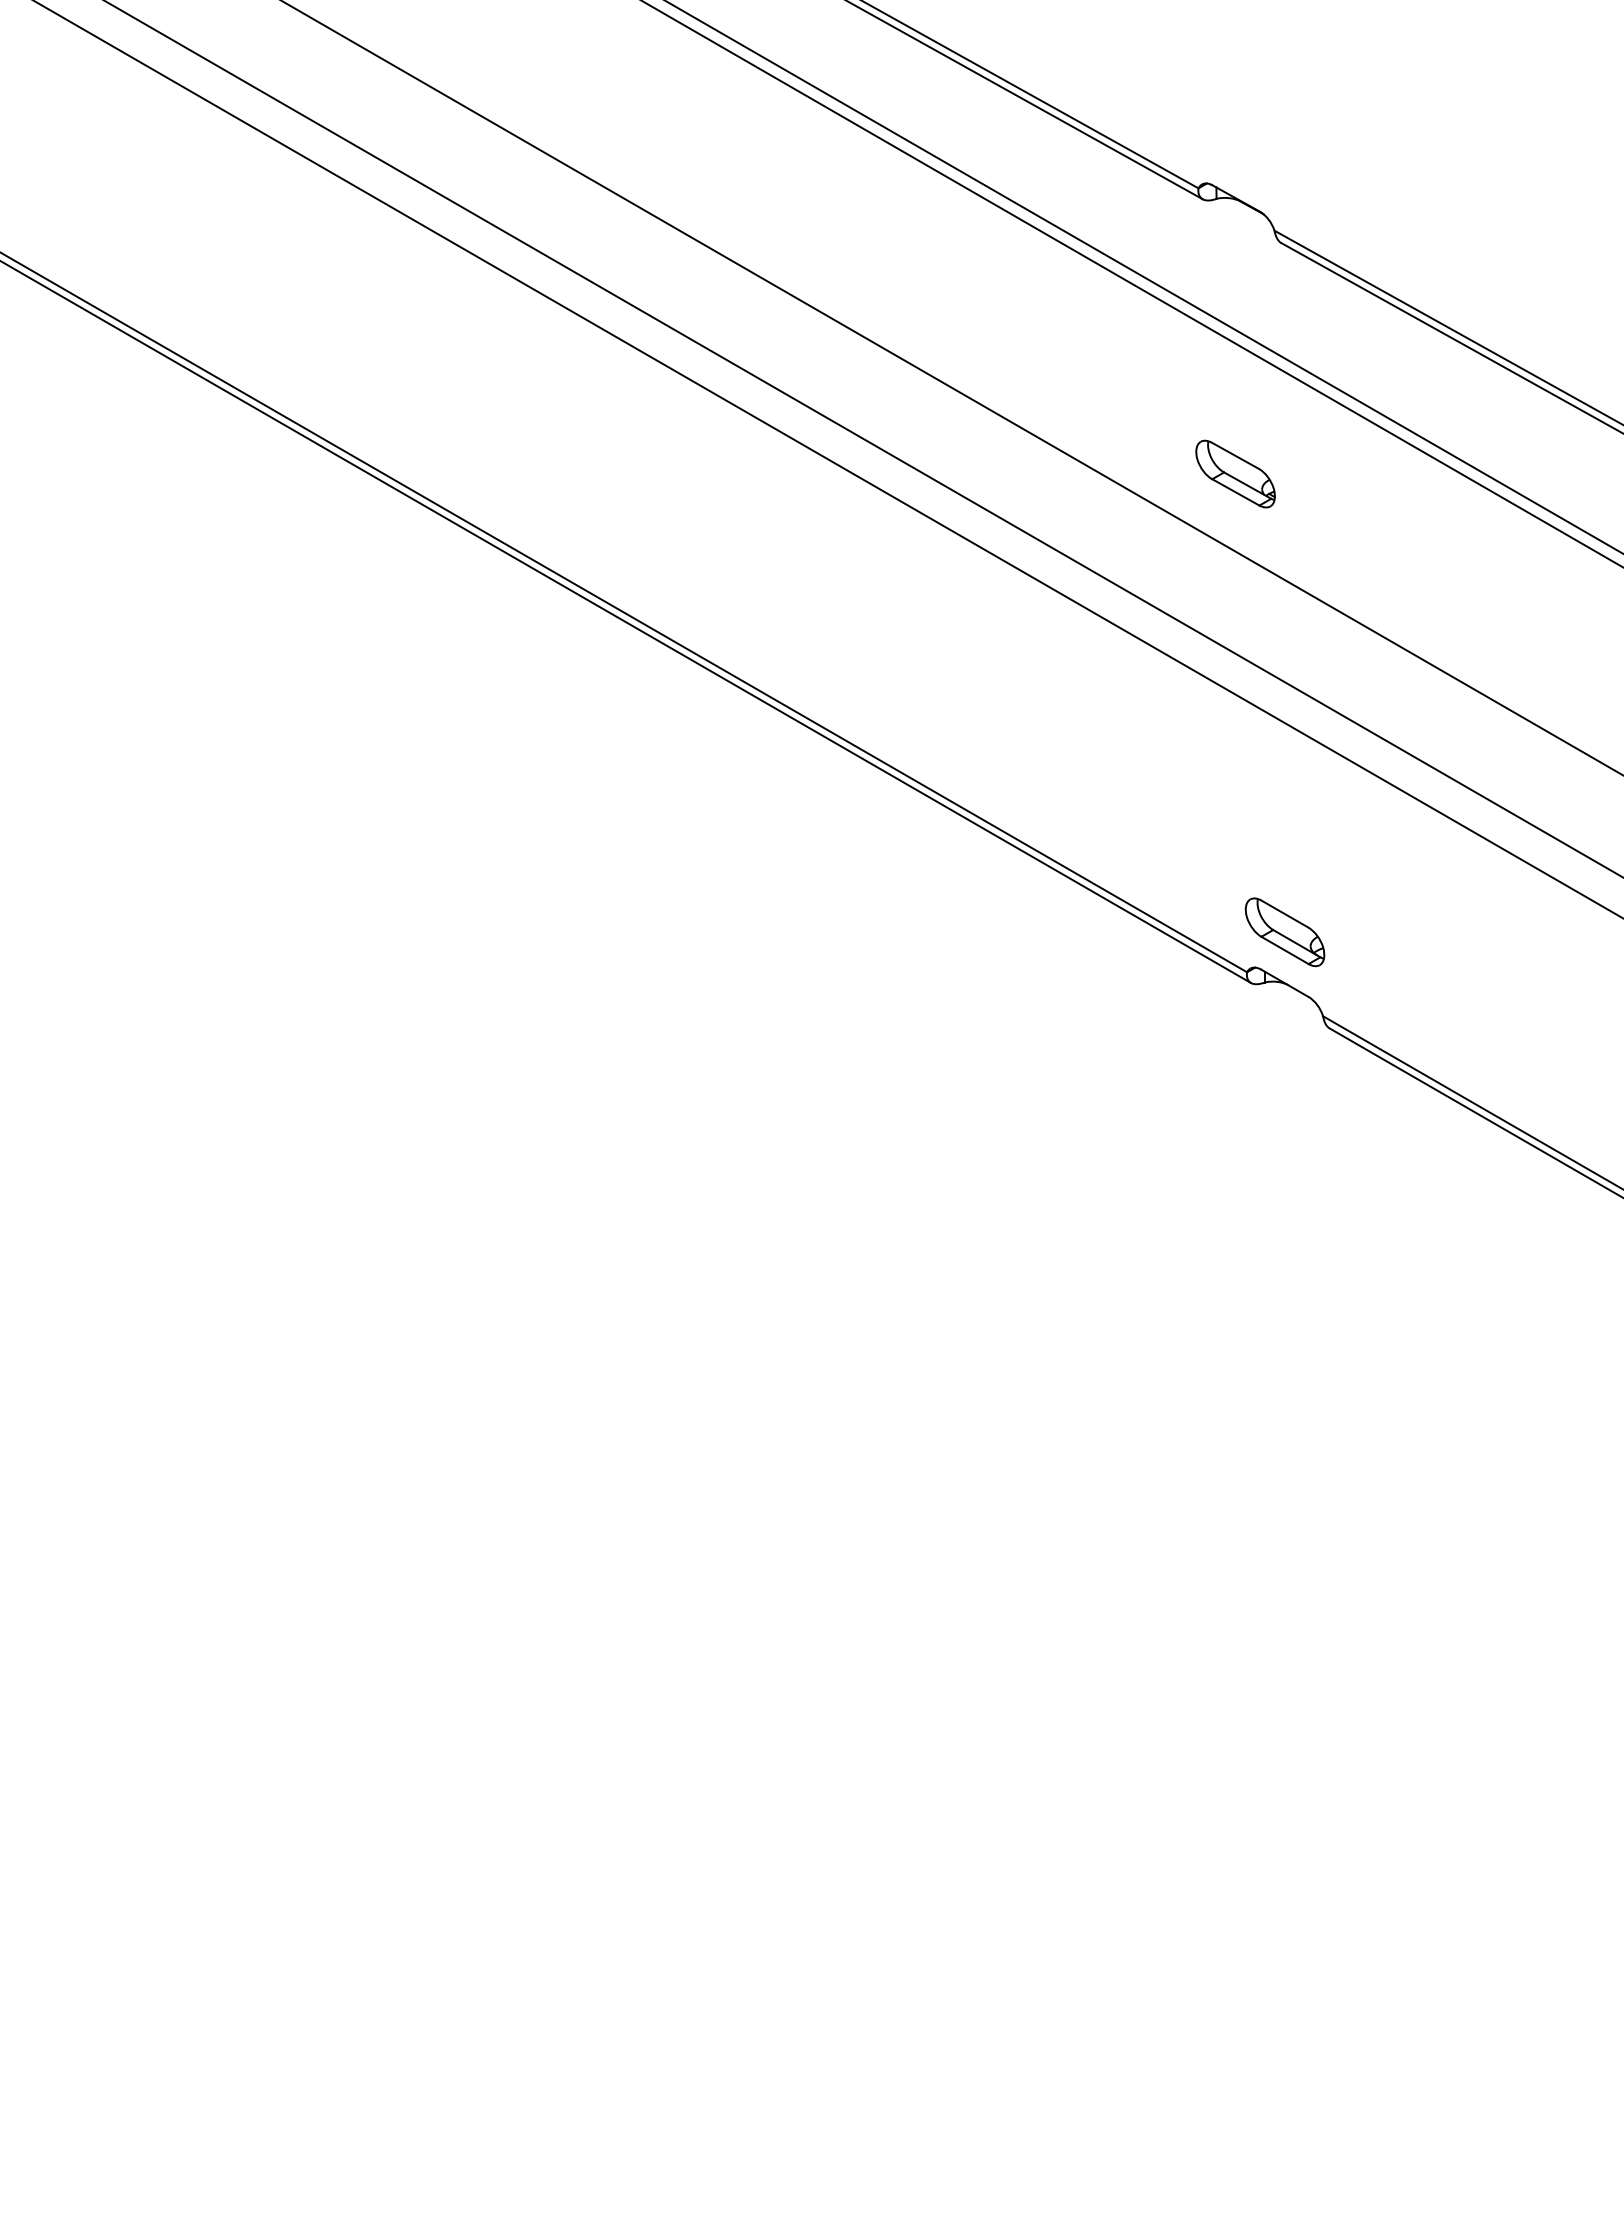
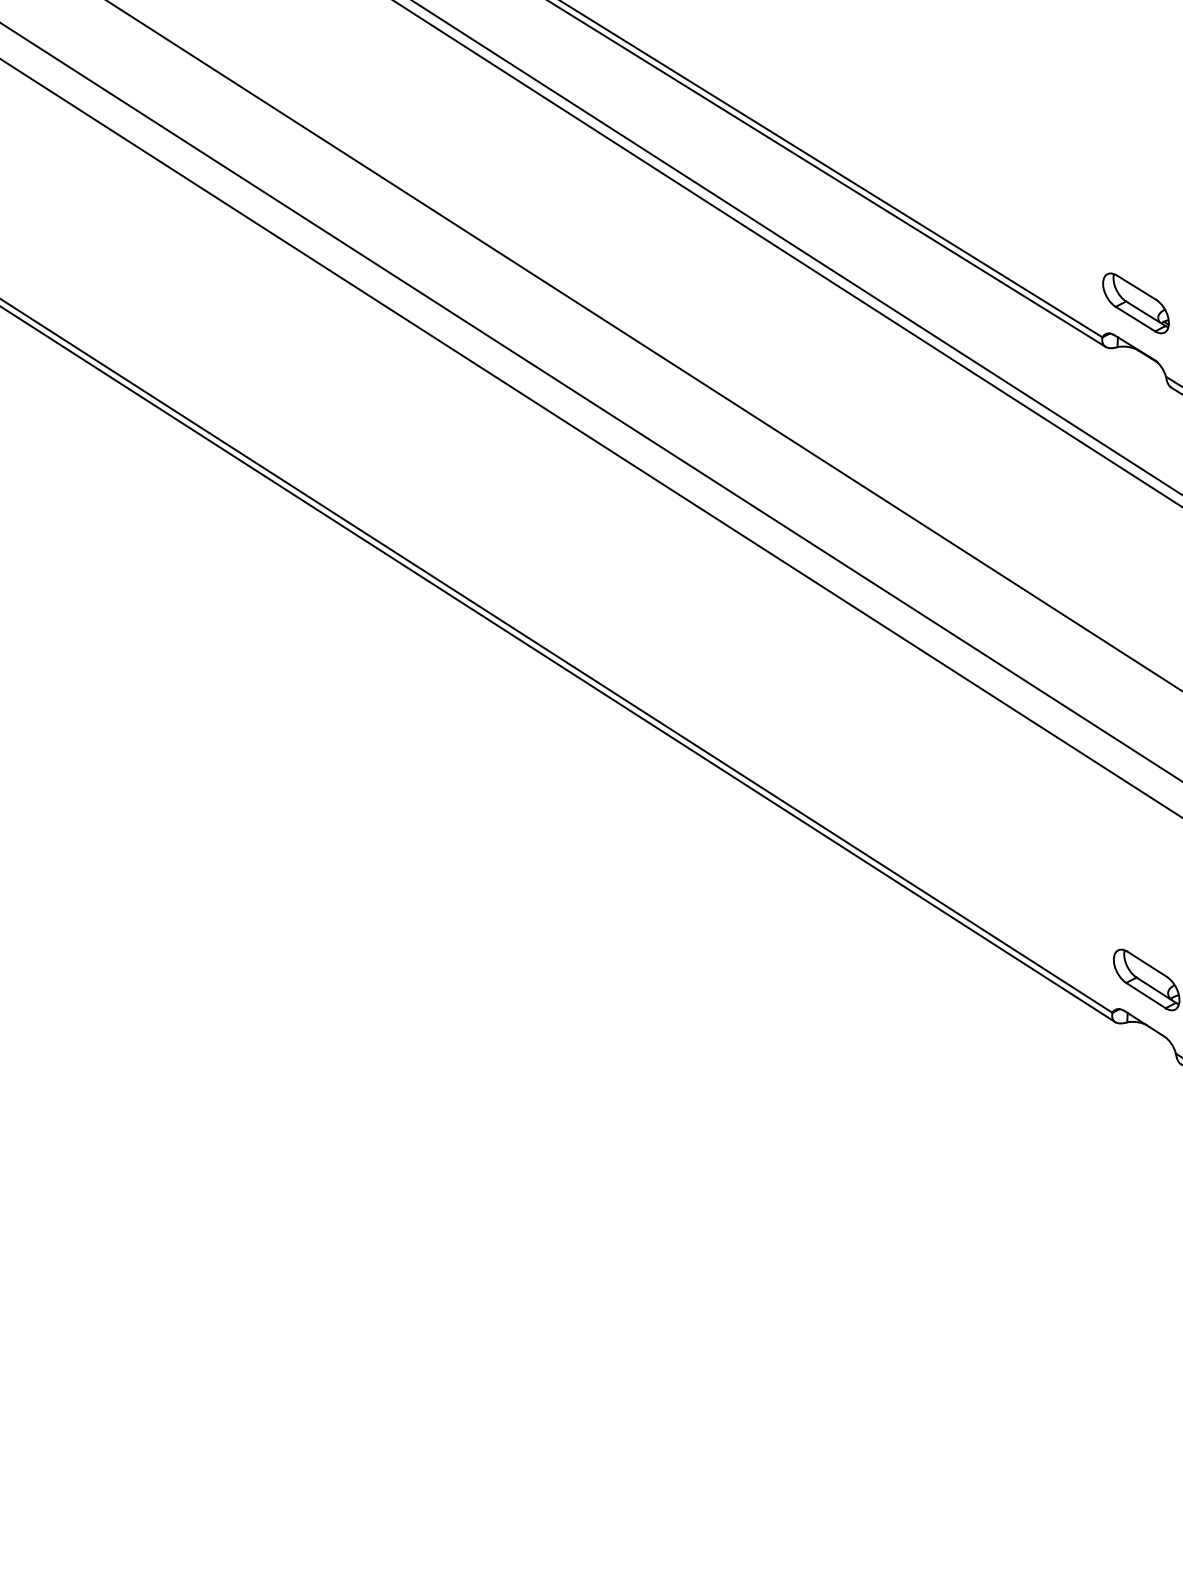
part: (1235, 473) -> (1135, 302), moved

